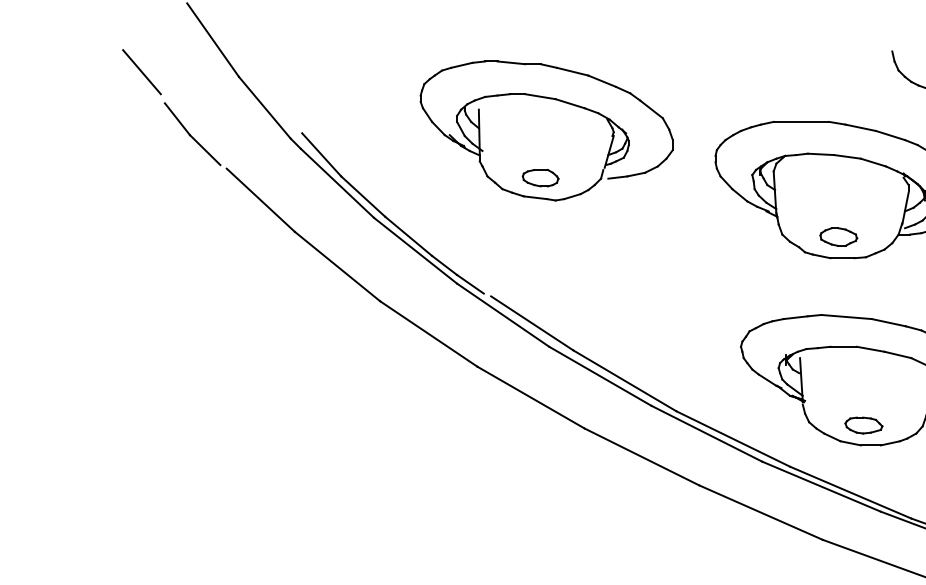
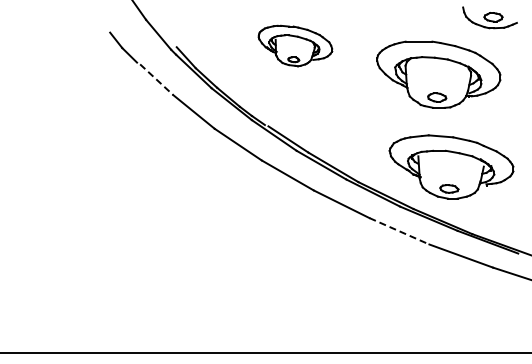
line: (140, 72) -> (98, 17), removed
part: (546, 129) -> (295, 45), size x0.6
line: (260, 199) -> (156, 79), solid -> dashed
line: (761, 513) -> (399, 231), solid -> dashed

